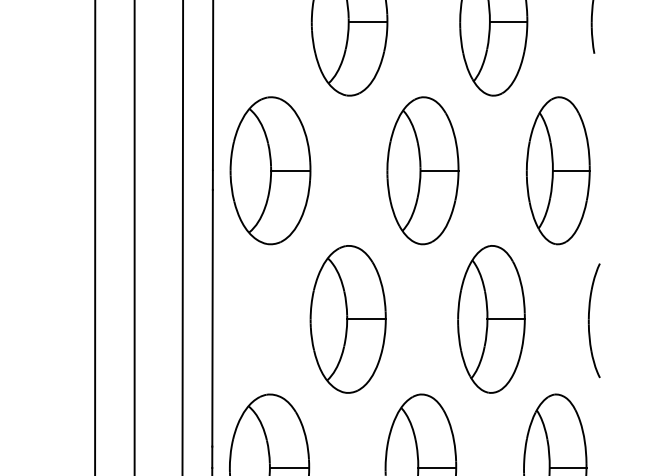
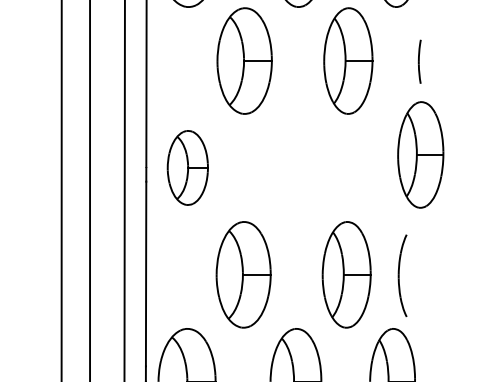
part: (270, 170) -> (187, 167), size x0.7
part: (423, 170) -> (297, 167), removed
part: (557, 170) -> (420, 154), moved
part: (594, 320) -> (402, 275), moved

